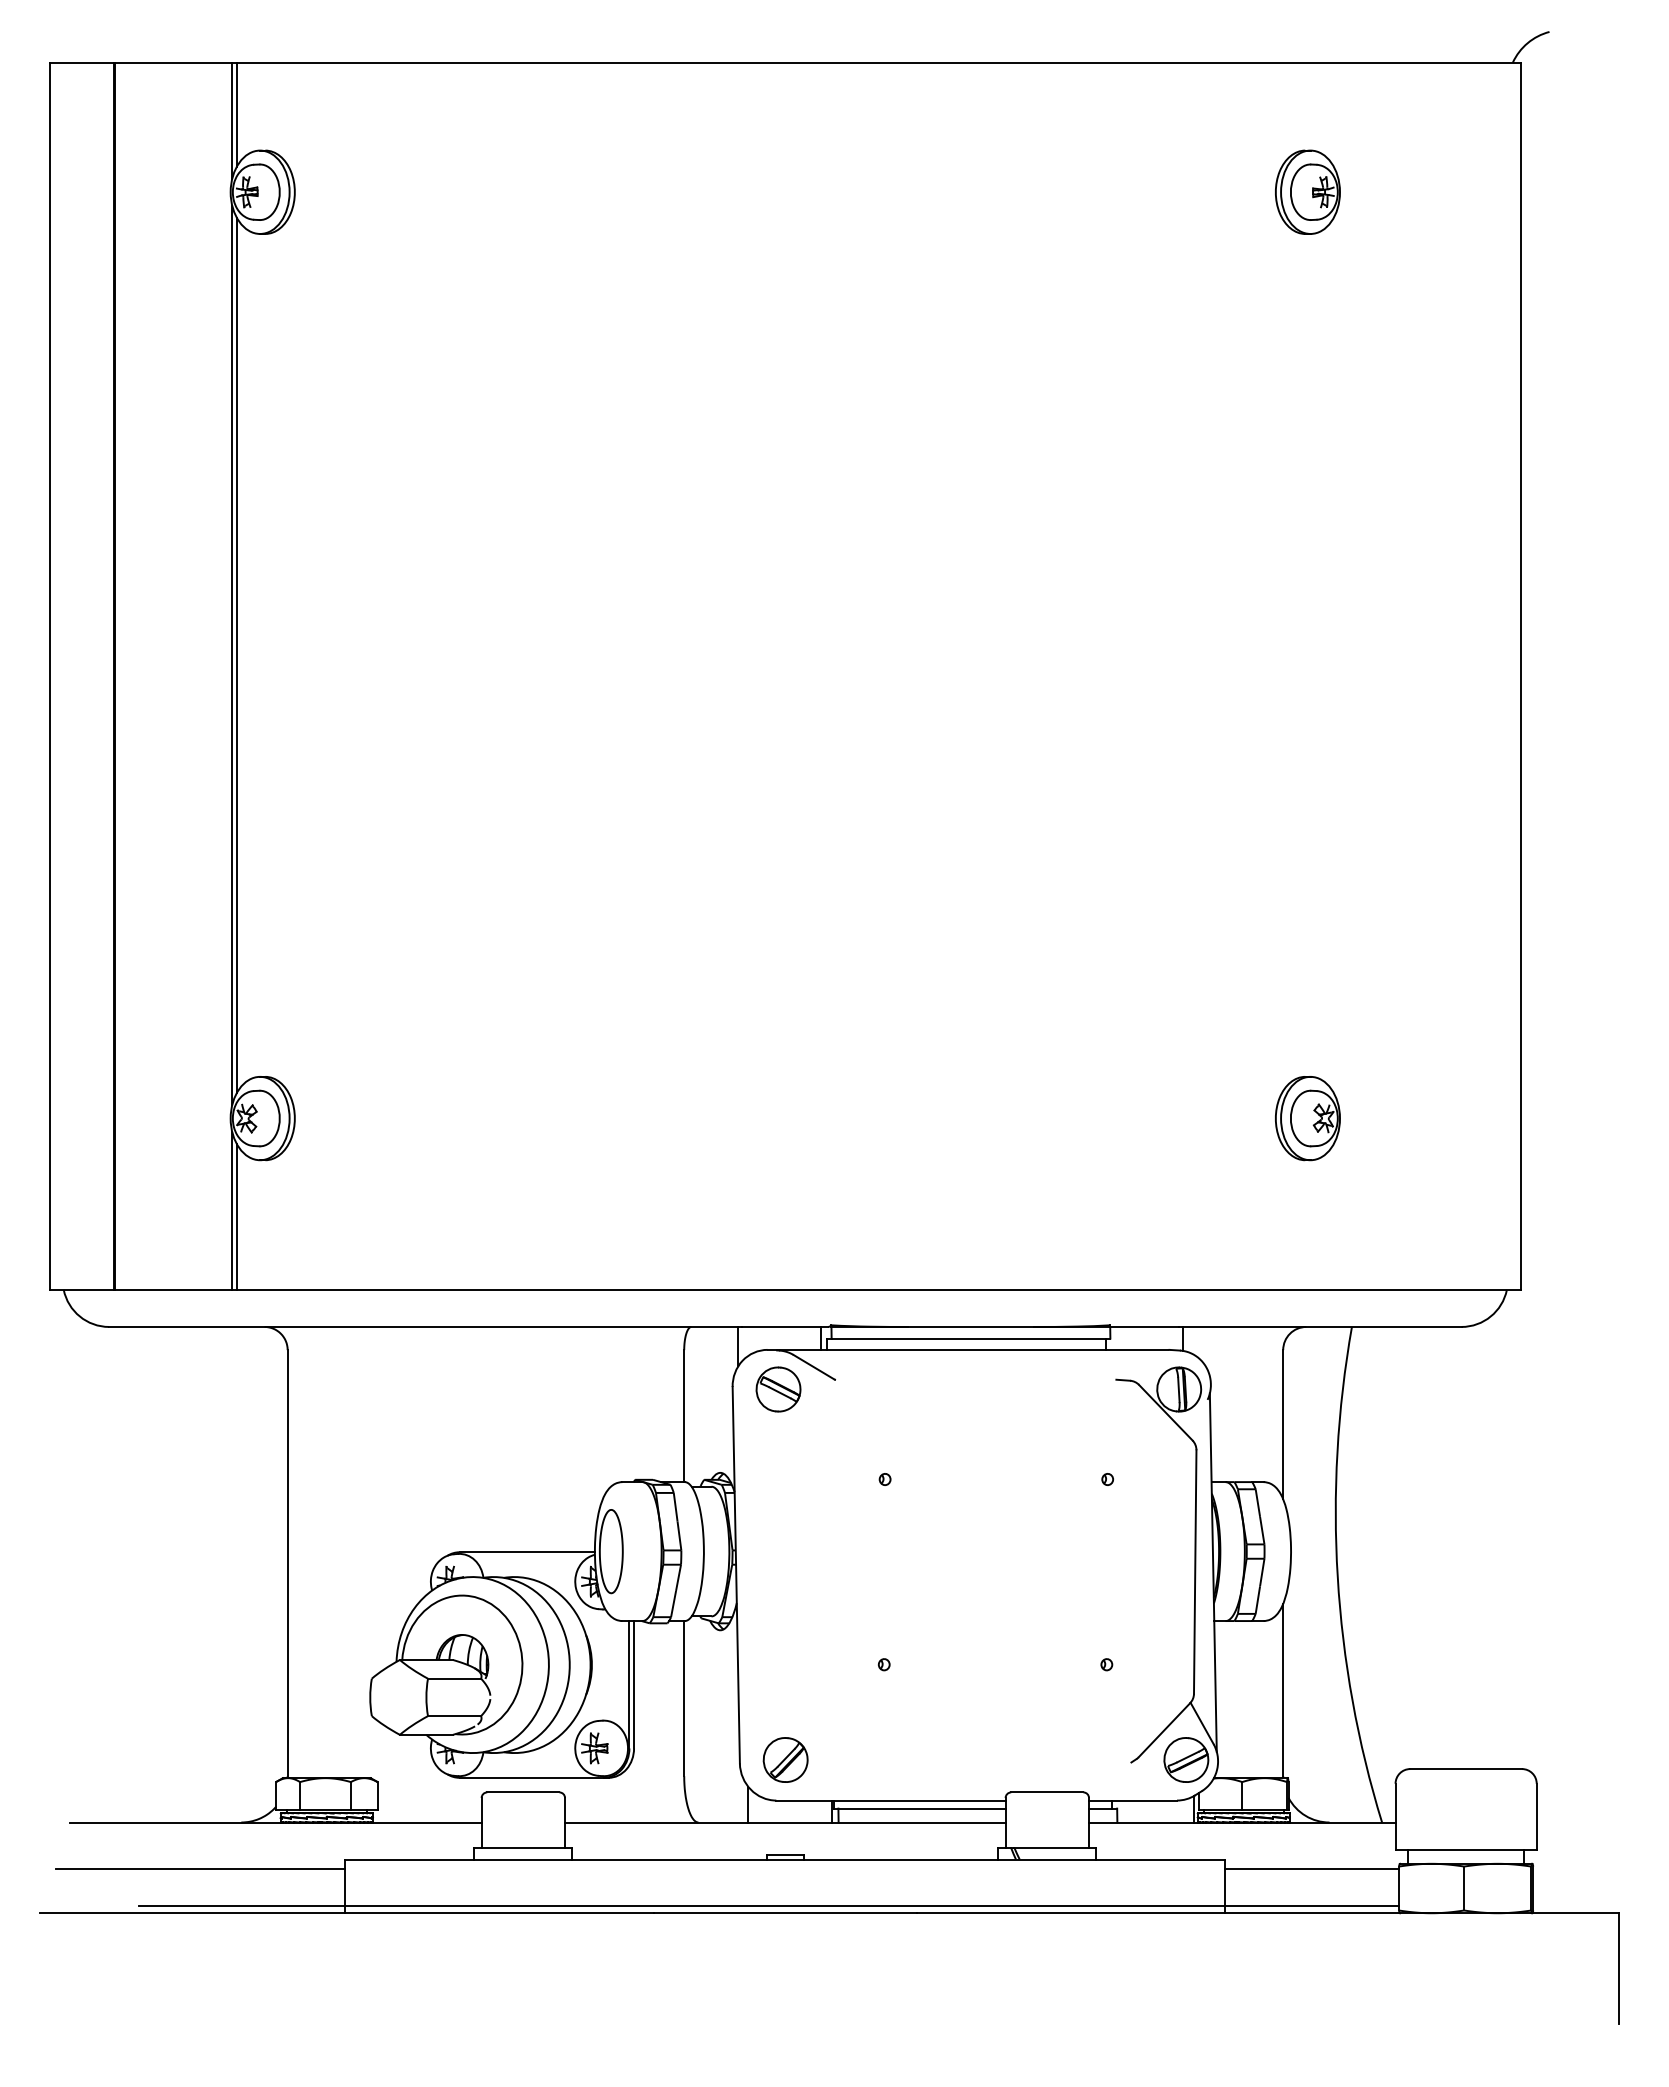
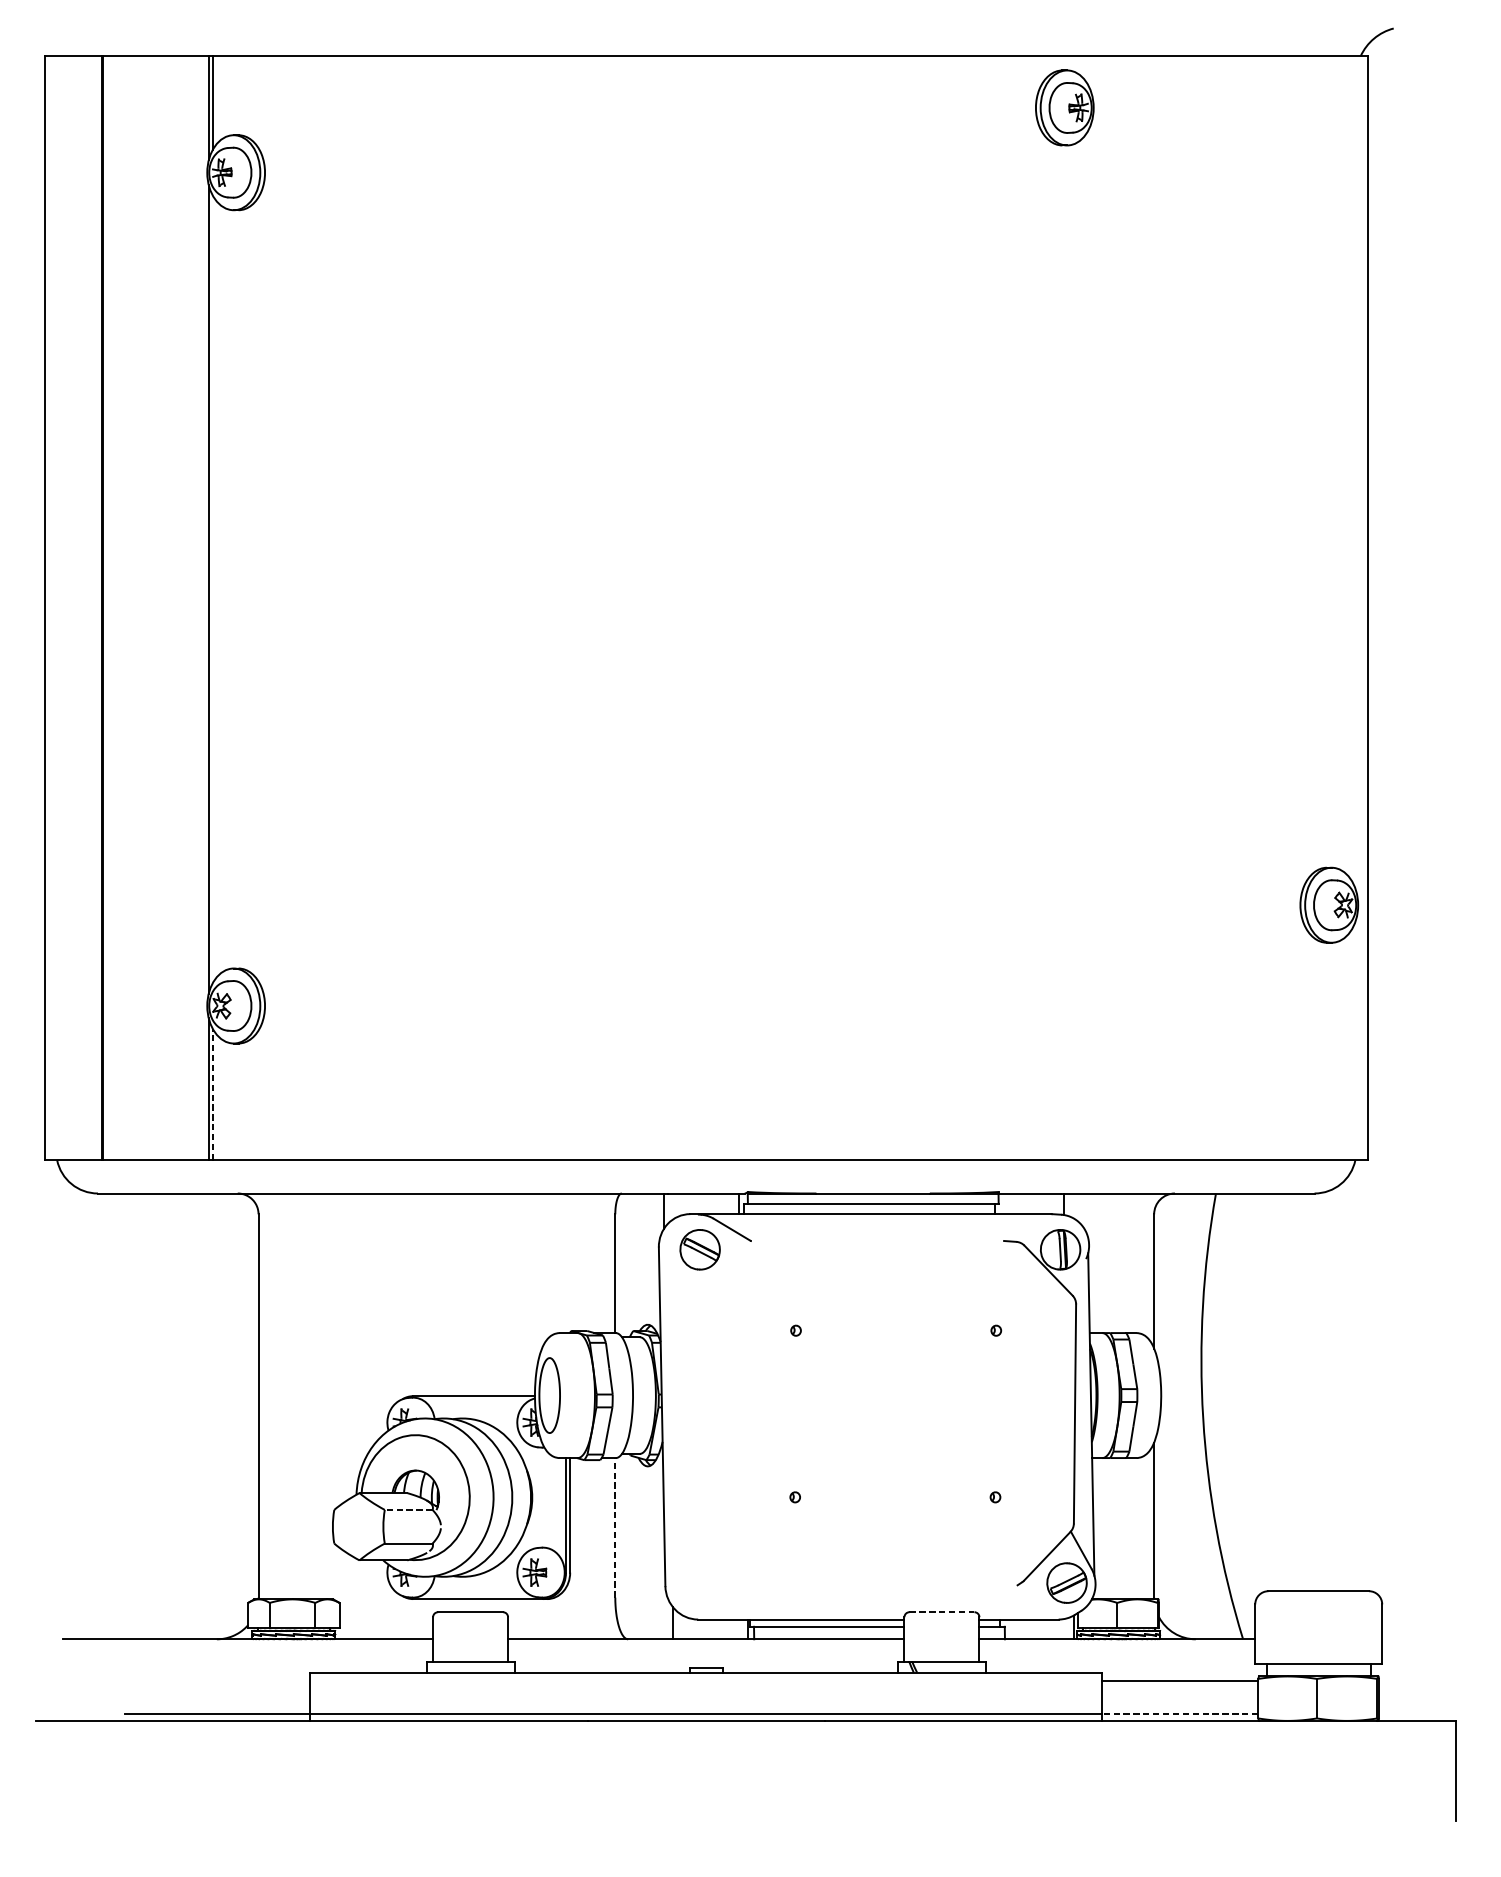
part: (1307, 191) -> (1064, 107), moved
line: (236, 655) -> (212, 589), removed
part: (1307, 1118) -> (1328, 905), moved
line: (236, 1216) -> (212, 1094), solid -> dashed
line: (454, 1678) -> (408, 1509), solid -> dashed
line: (684, 1698) -> (615, 1527), solid -> dashed
part: (785, 1759) -> (706, 1582), removed
line: (1047, 1792) -> (942, 1612), solid -> dashed
line: (200, 1868) -> (180, 1680), removed
line: (1312, 1905) -> (1180, 1713), solid -> dashed

